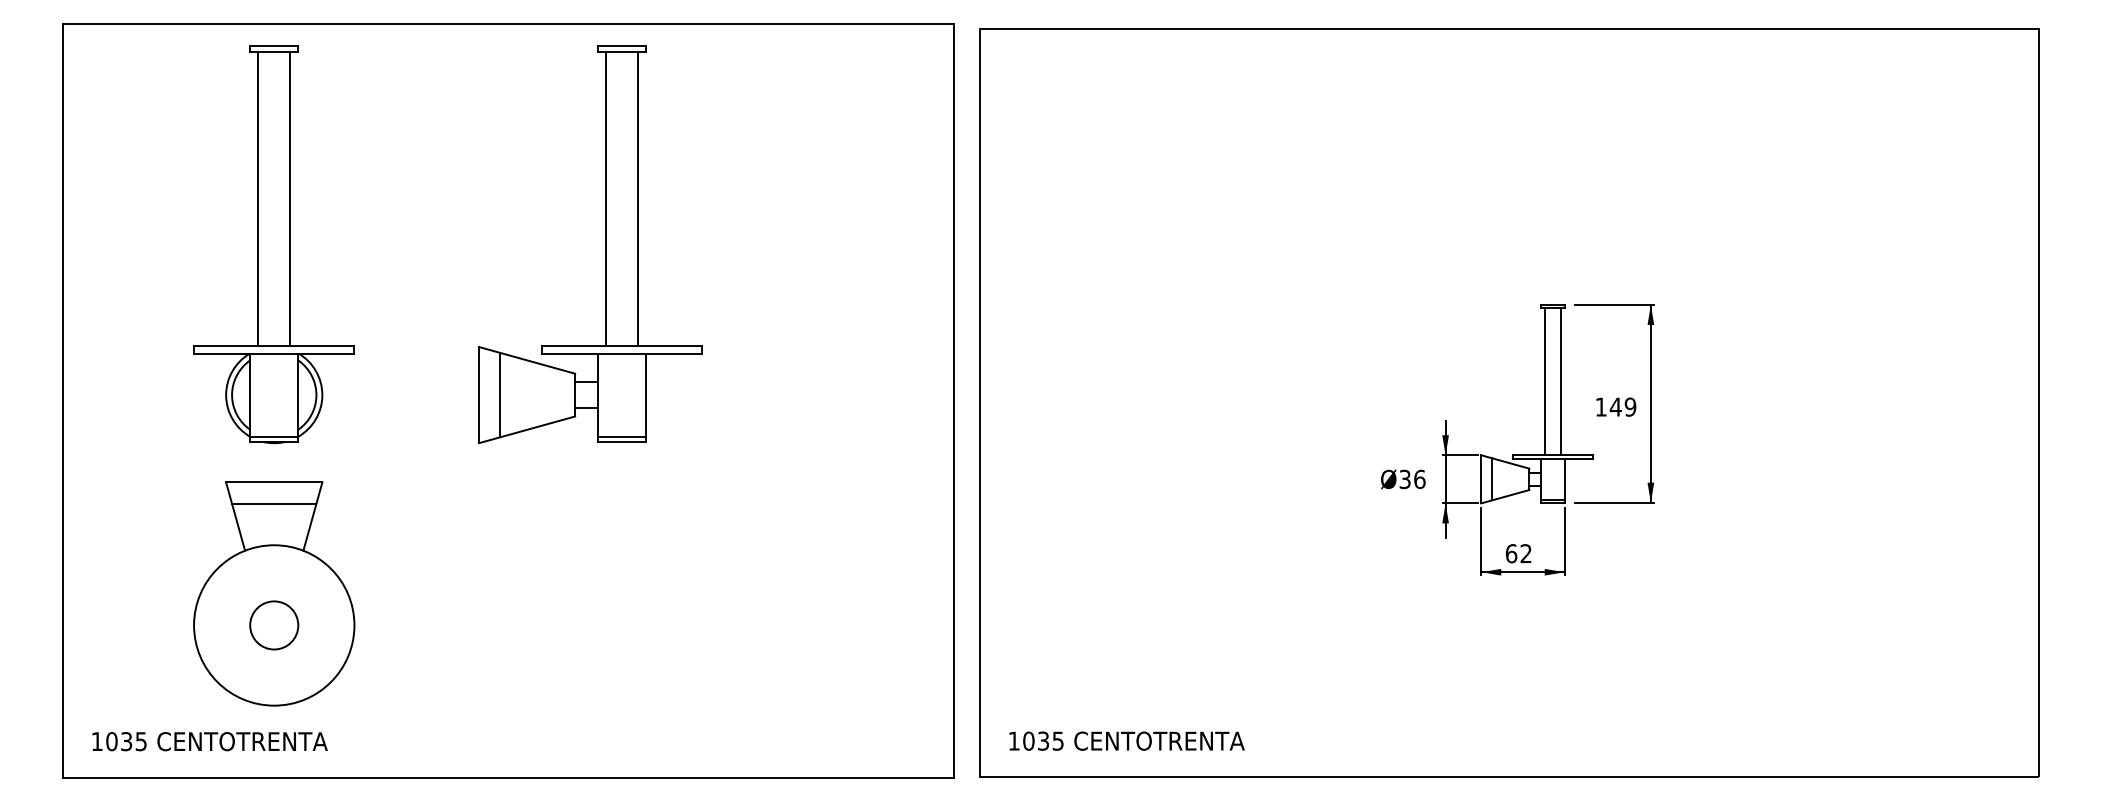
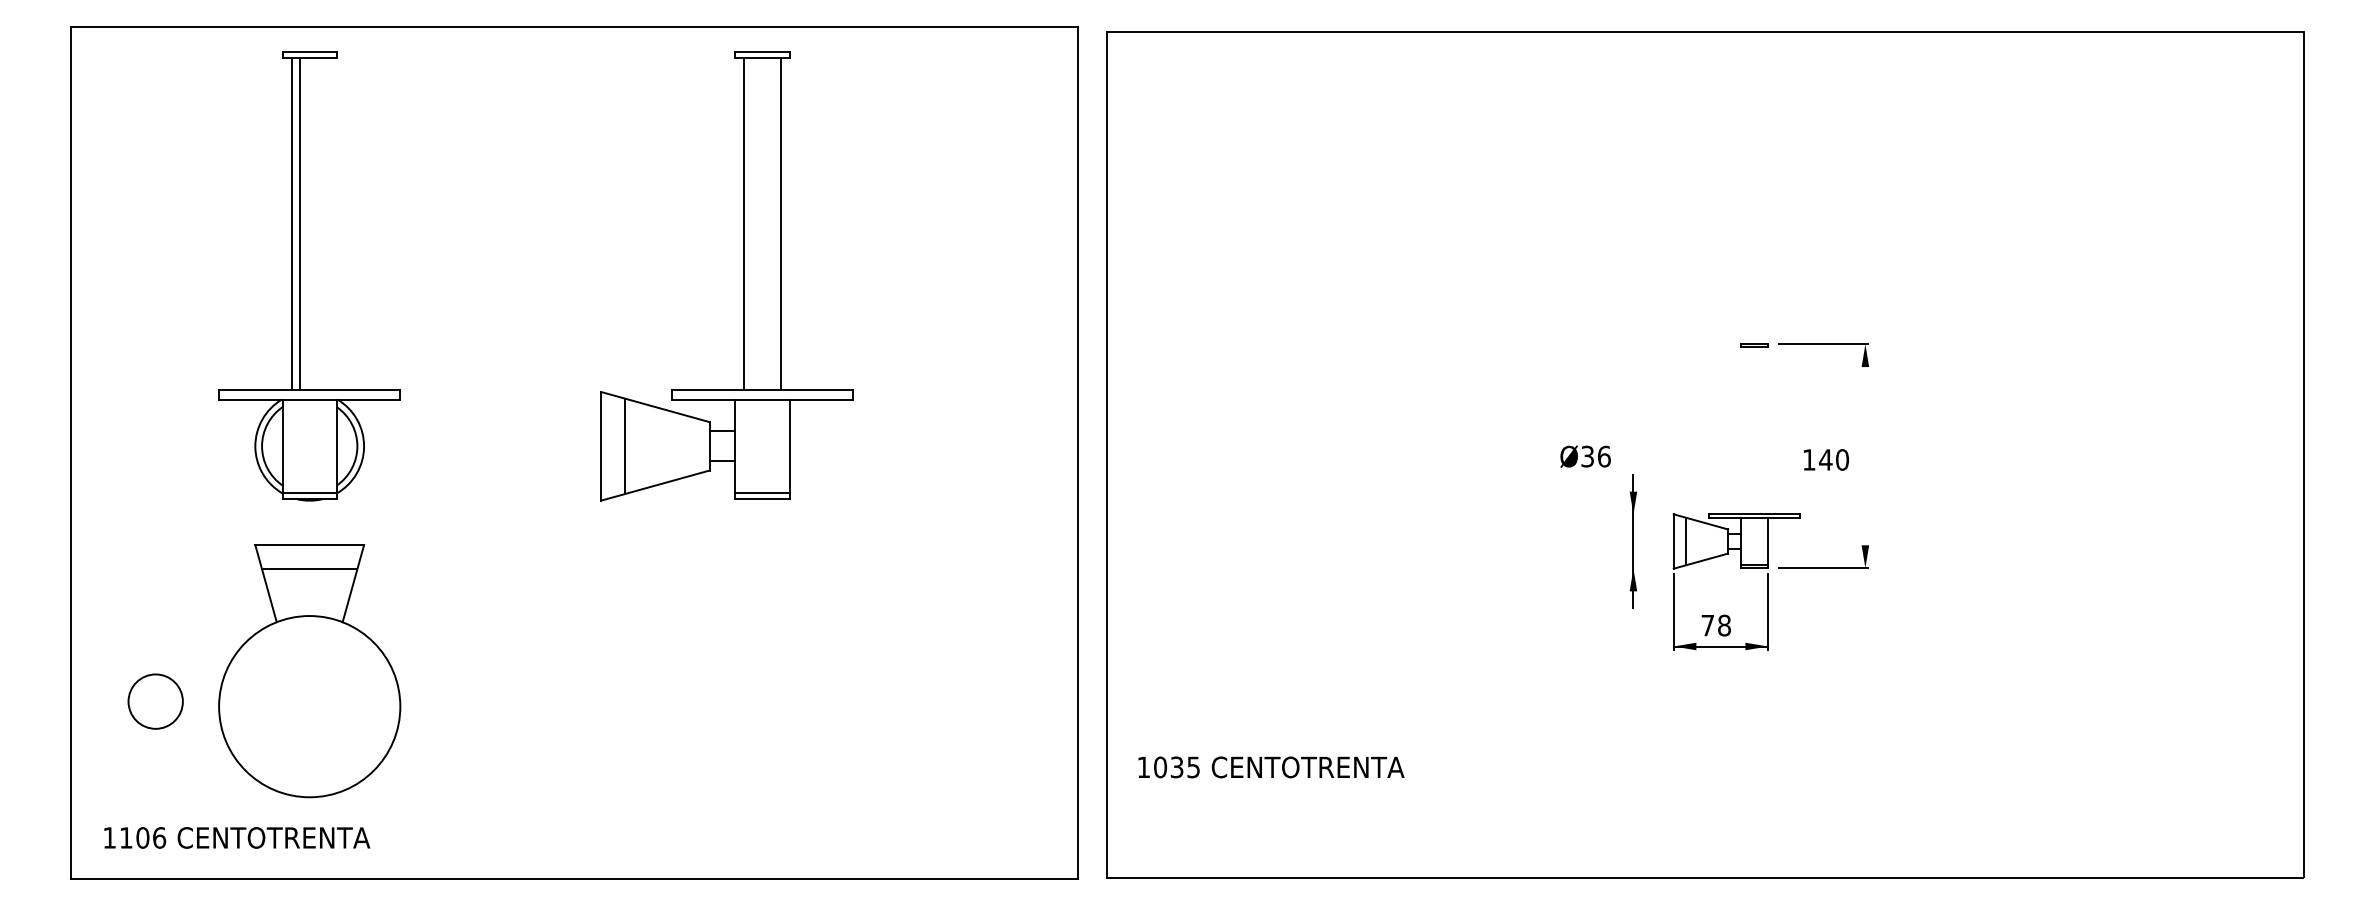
line: (289, 198) -> (299, 224), moved
part: (605, 244) -> (743, 276), moved
line: (1544, 381) -> (1745, 430), removed
line: (1560, 381) -> (1763, 430), removed
line: (1650, 403) -> (1865, 455), removed
text: (1629, 406) -> (1841, 459), 149 -> 140
line: (1459, 455) -> (1649, 514), removed
text: (1403, 479) -> (1585, 456), moved
line: (1459, 503) -> (1649, 568), removed
text: (1518, 553) -> (1715, 625), 62 -> 78
circle: (274, 625) -> (155, 701), moved
text: (126, 741) -> (142, 837), 1035 -> 1106
text: (1127, 741) -> (1271, 767), moved

